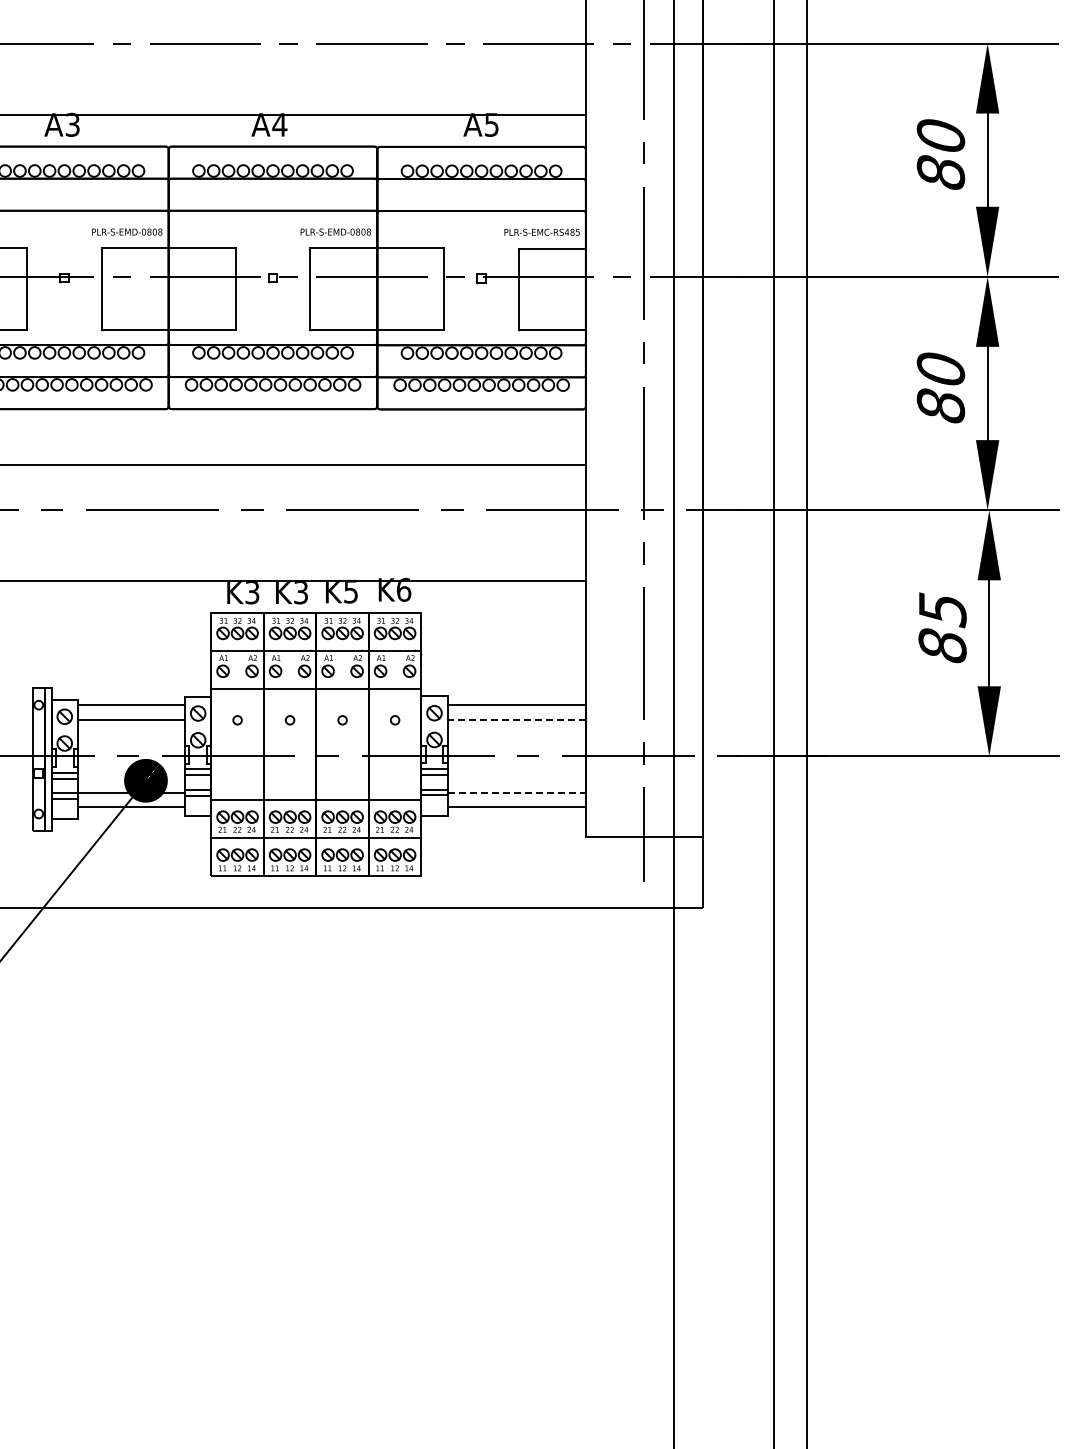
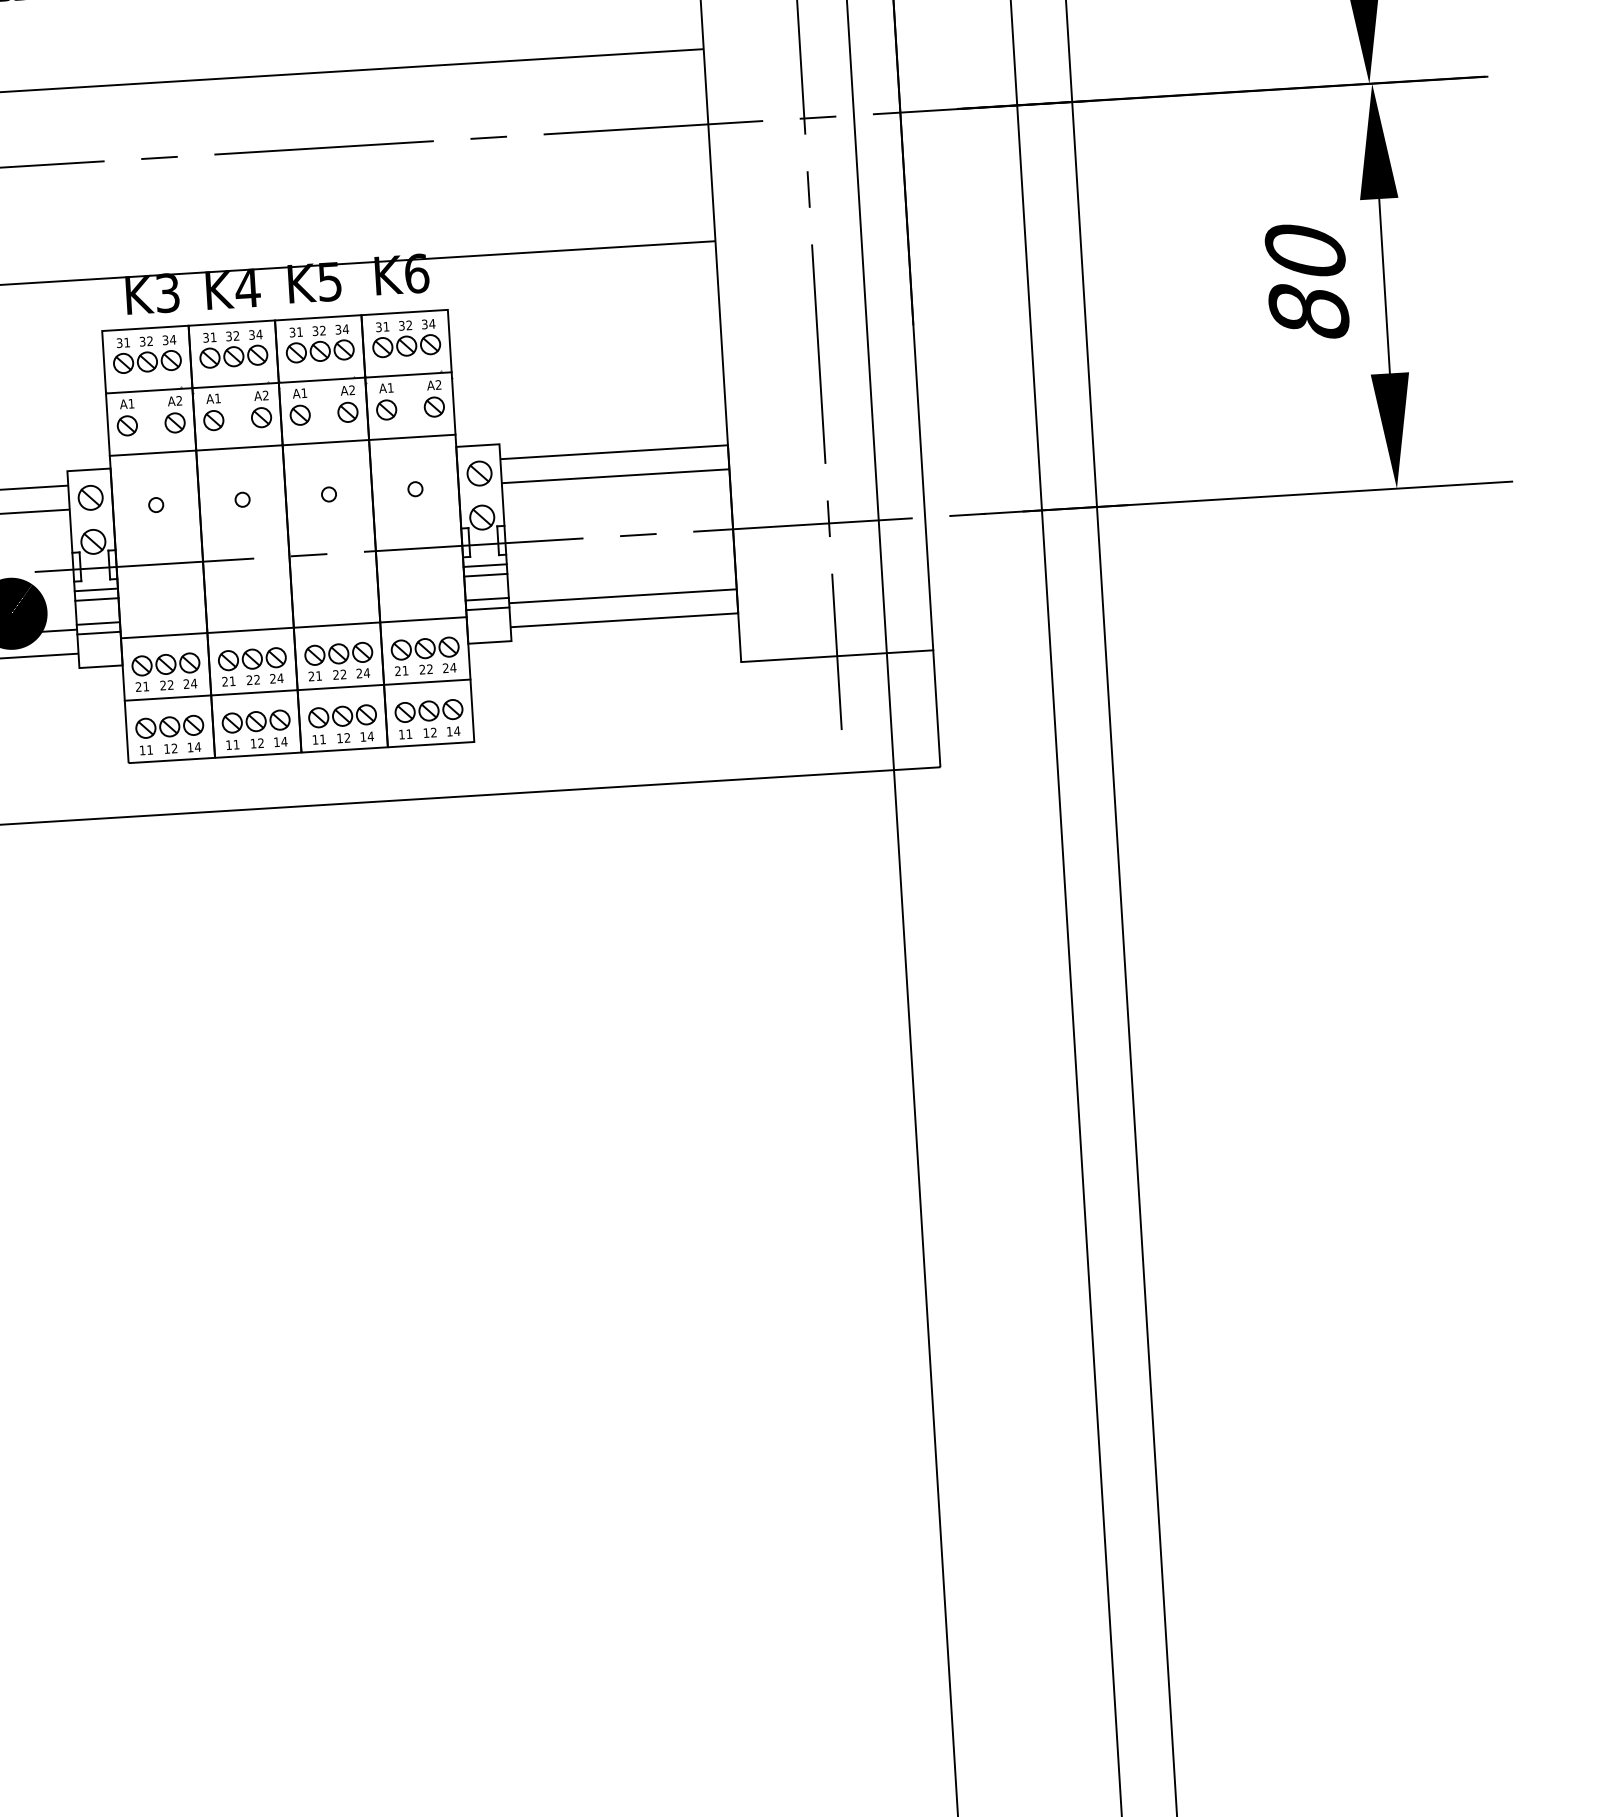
text: (300, 593) -> (246, 290), K3 -> K4
text: (942, 610) -> (1305, 253), 85 -> 80
line: (516, 719) -> (615, 475), dashed -> solid
line: (517, 792) -> (624, 595), dashed -> solid

